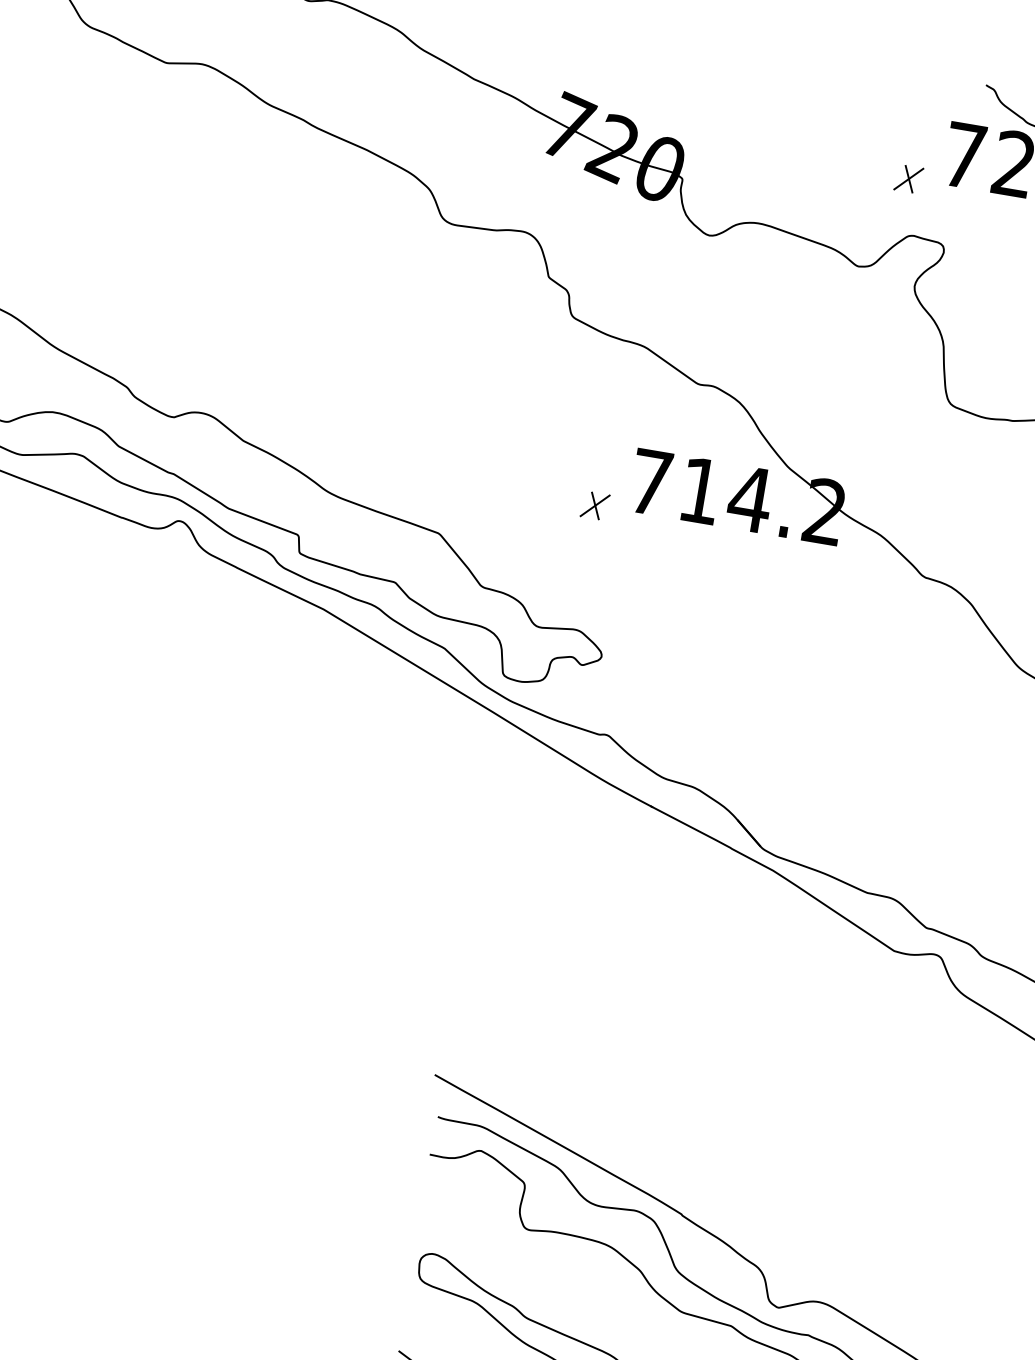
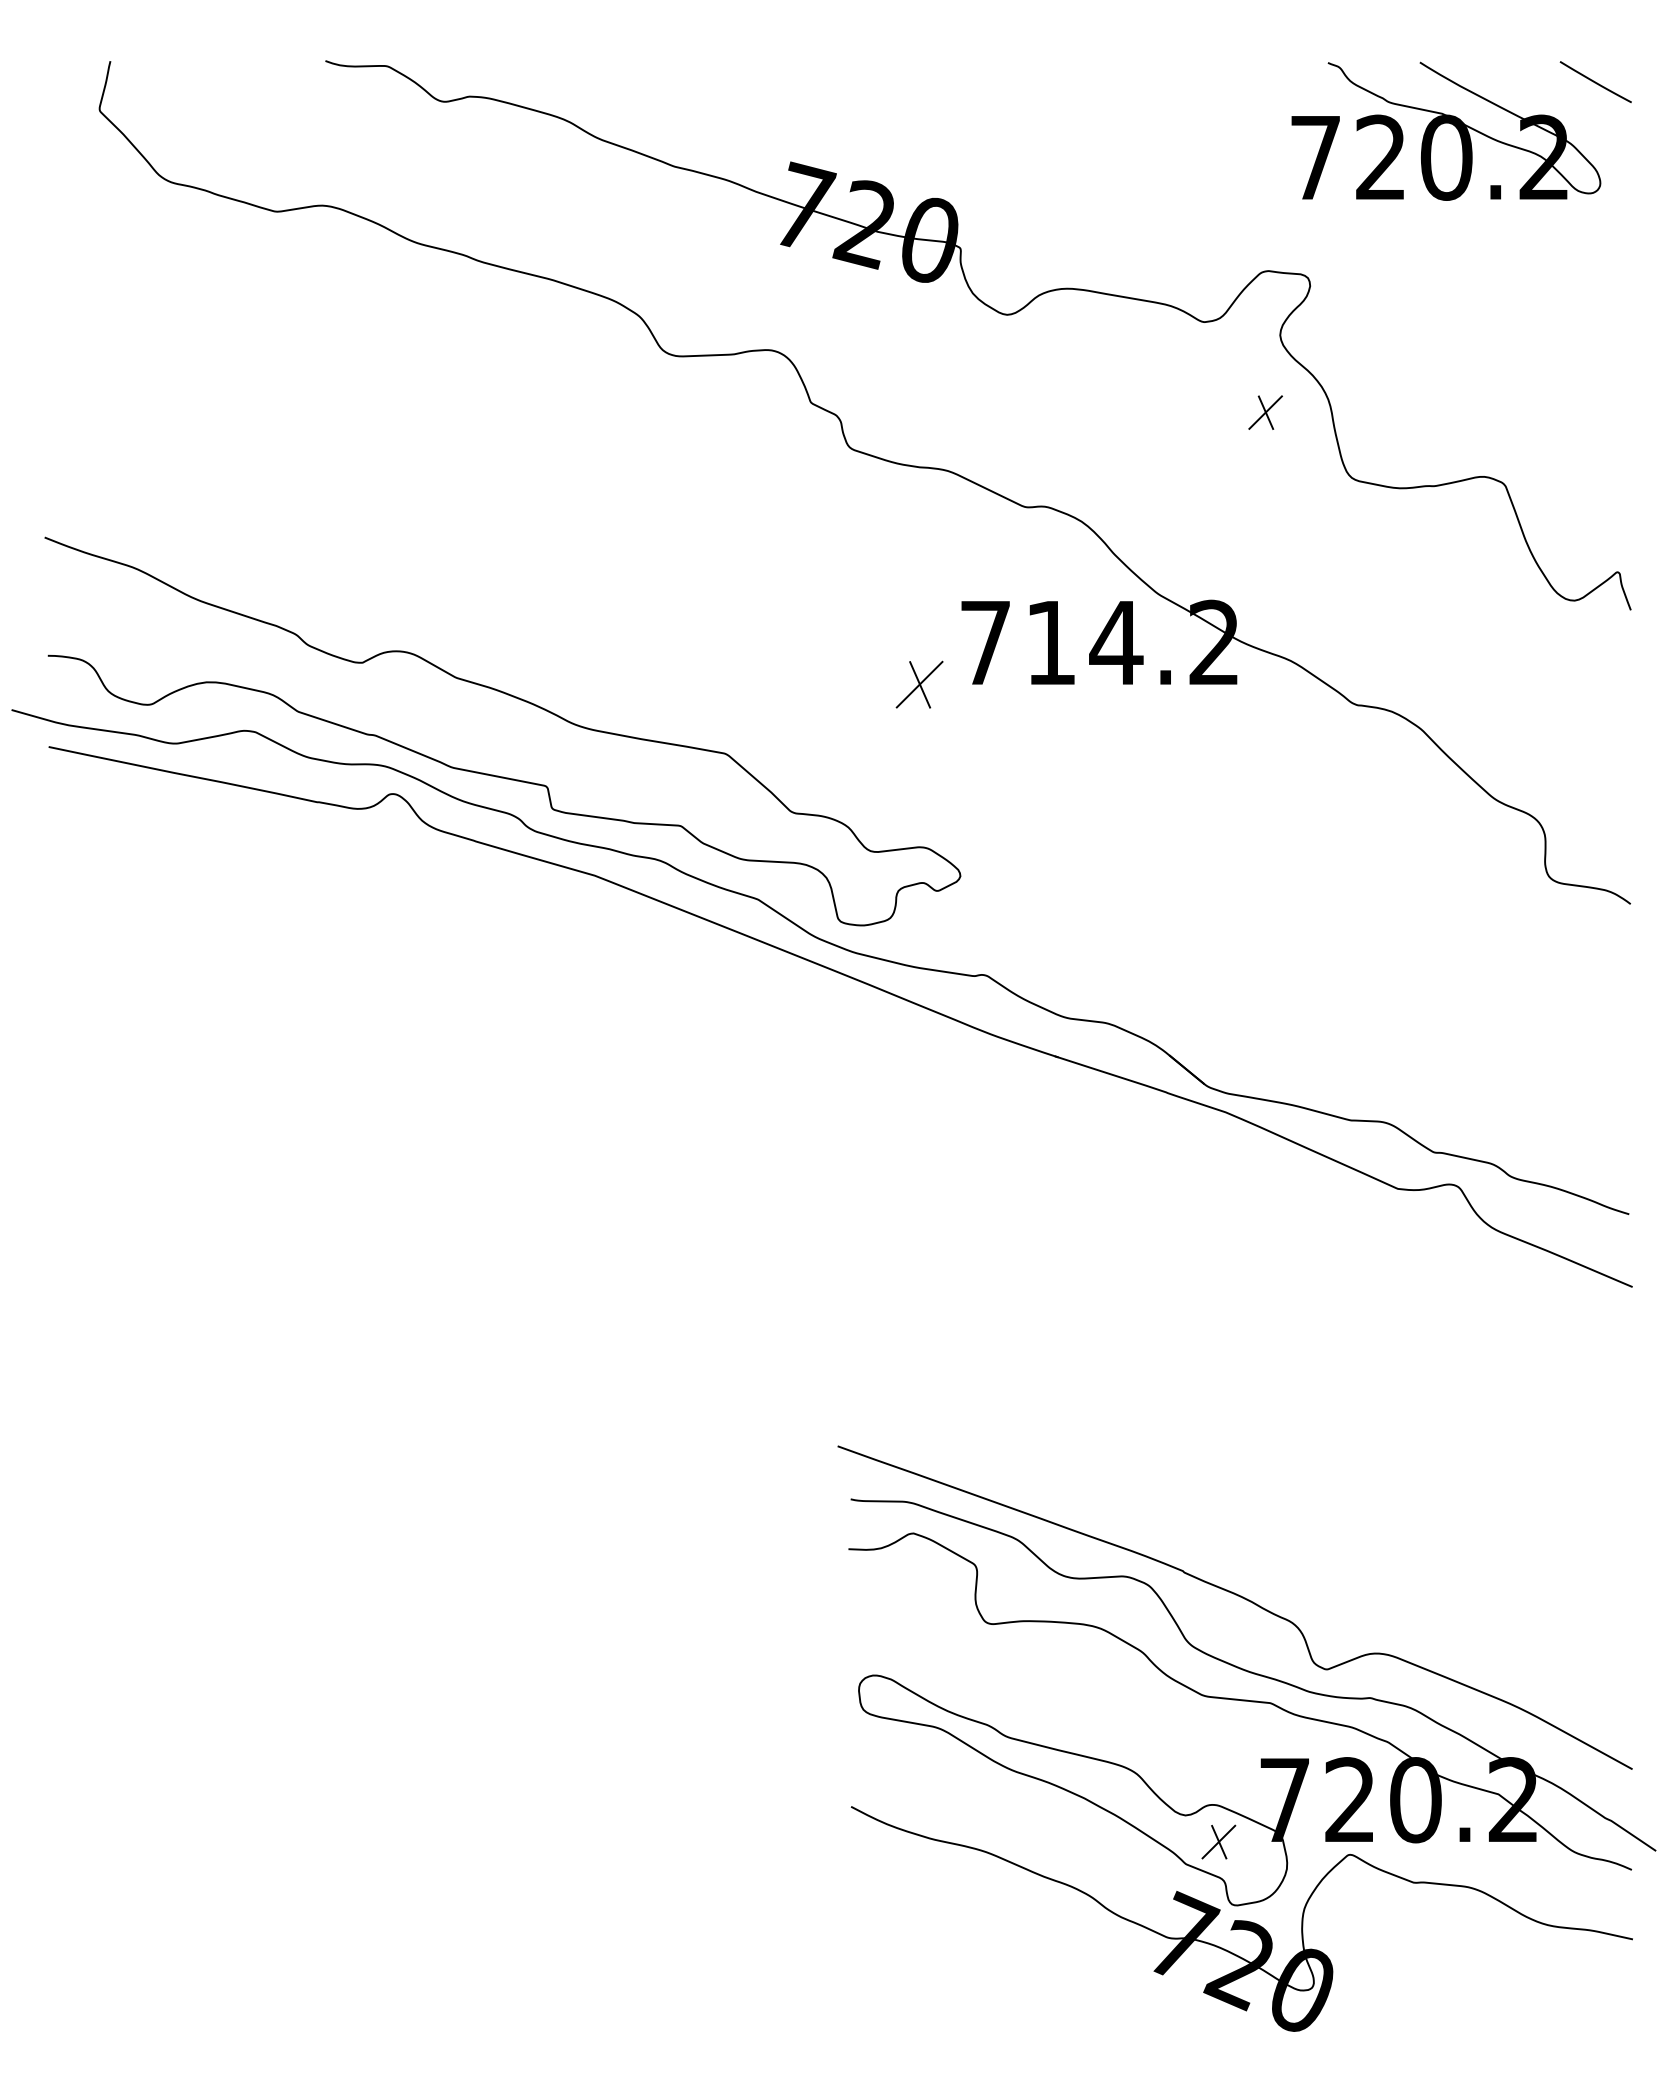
part: (908, 178) -> (1265, 412), moved
part: (595, 505) -> (919, 684), size x1.4

